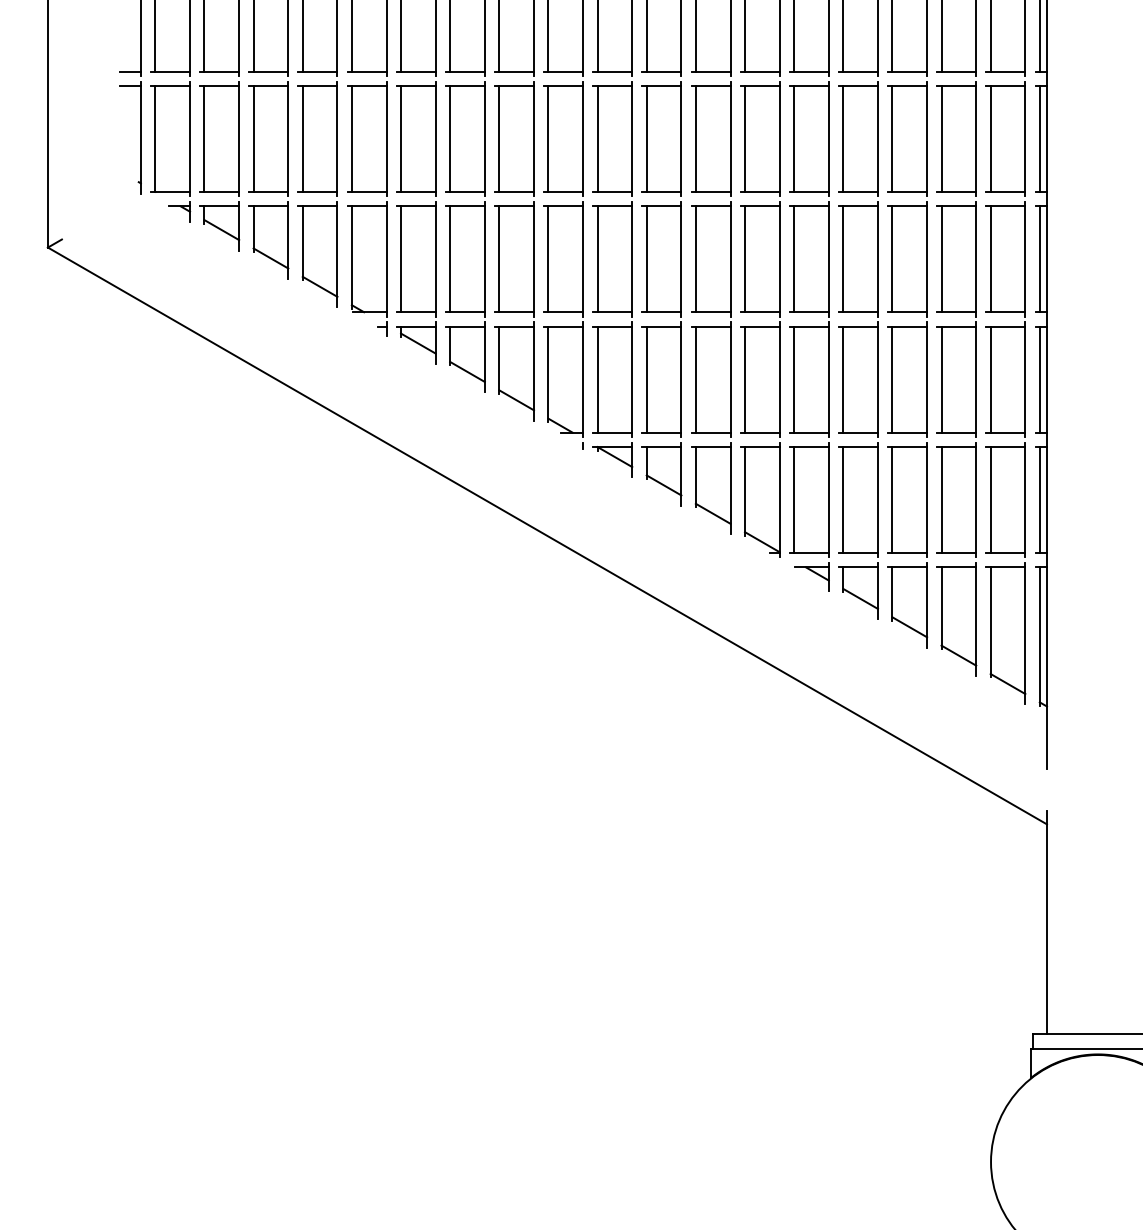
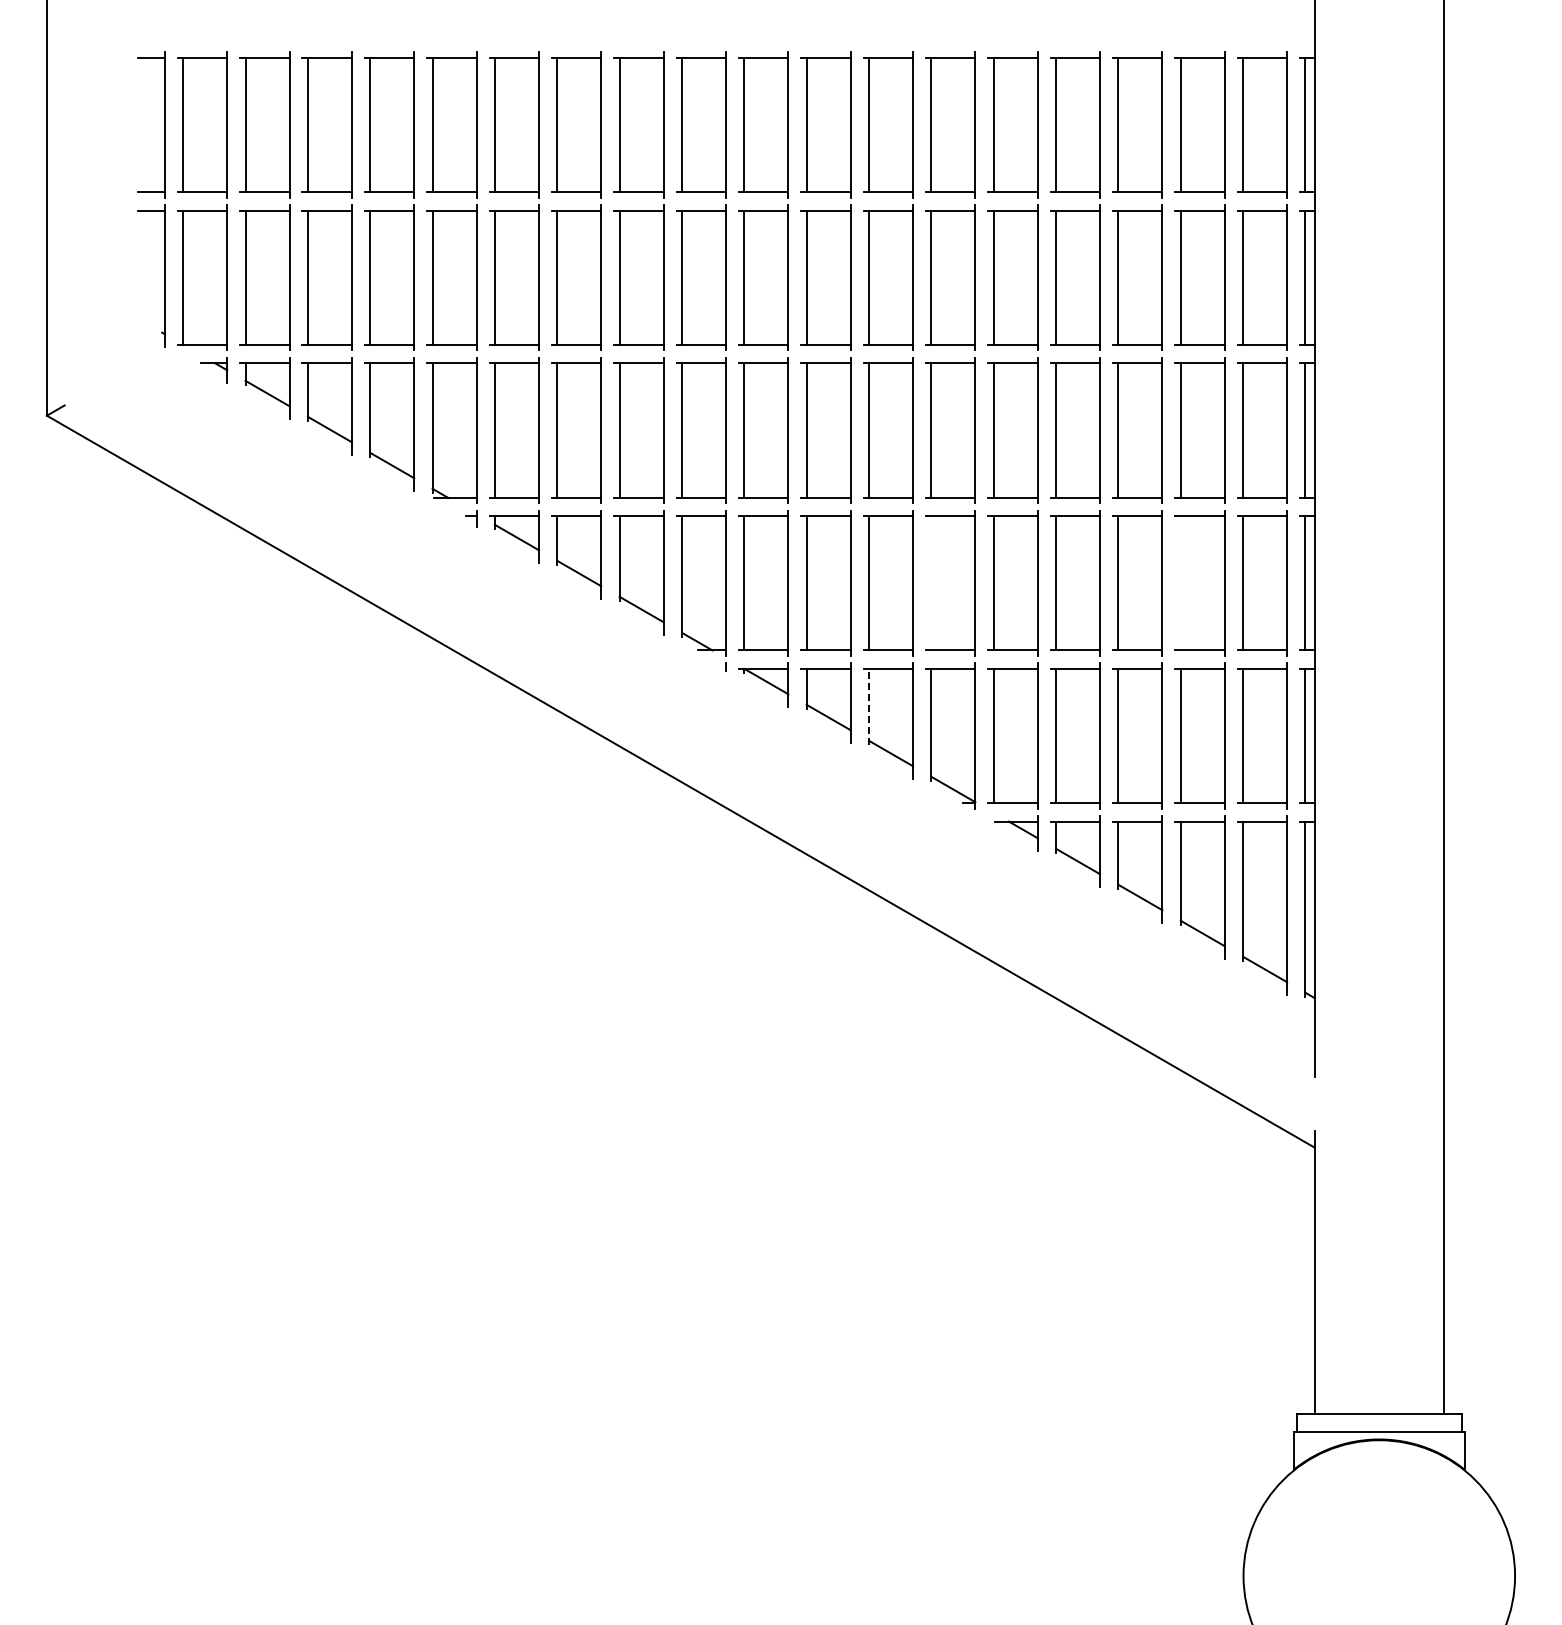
line: (745, 379) -> (931, 583), removed
line: (941, 379) -> (1180, 583), removed
line: (696, 476) -> (869, 706), solid -> dashed

